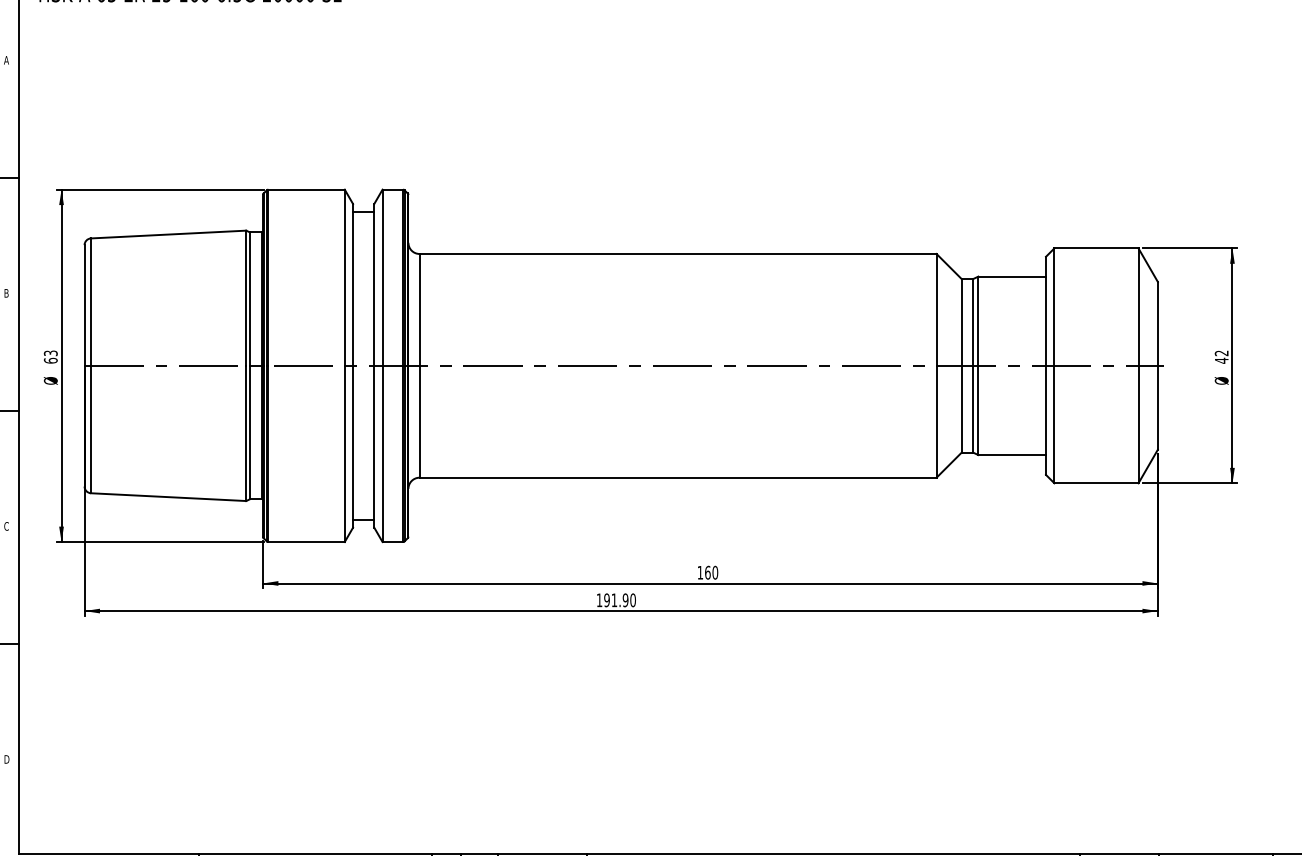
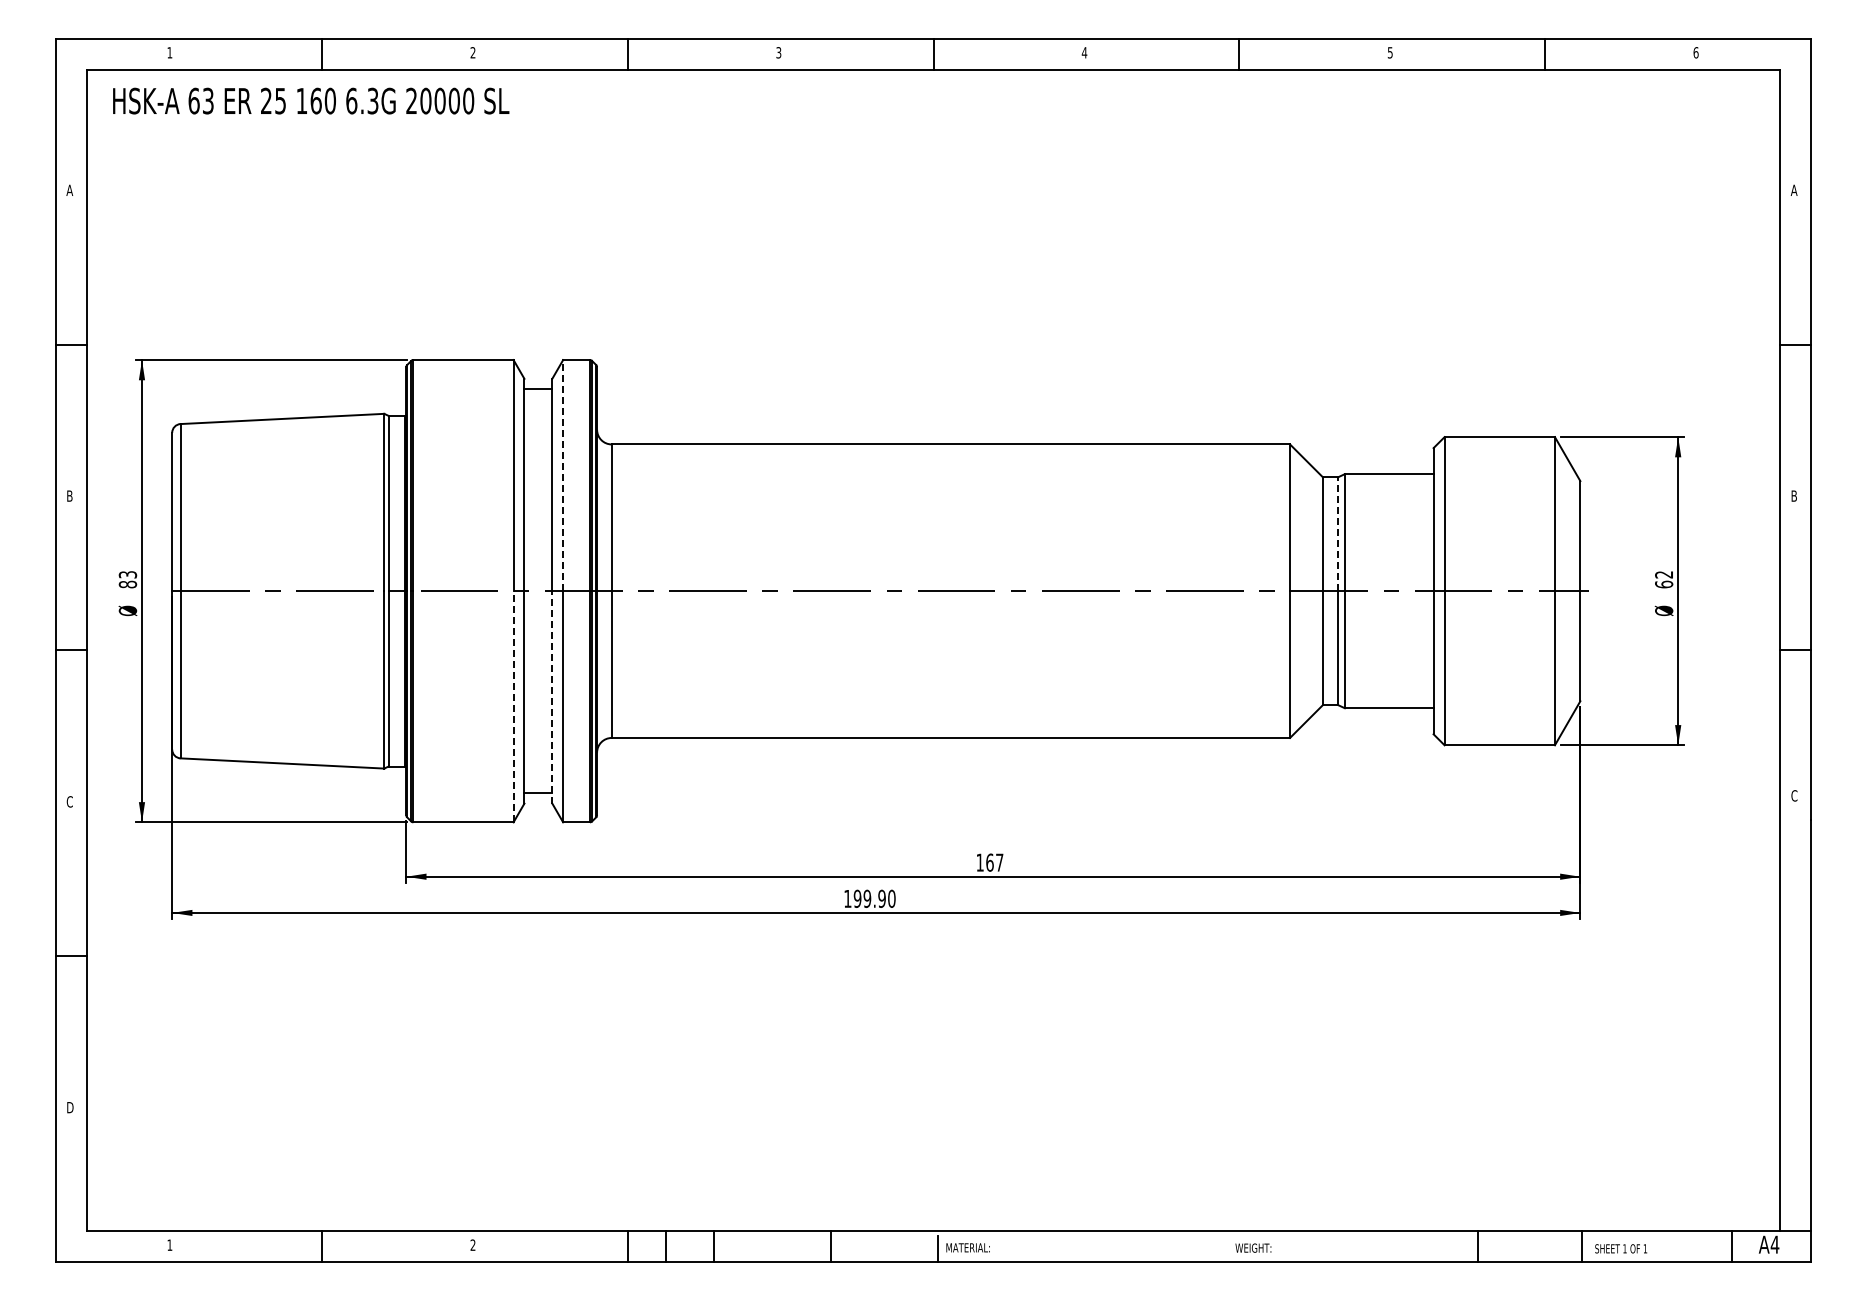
line: (382, 277) -> (563, 475), solid -> dashed
line: (972, 322) -> (1337, 534), solid -> dashed
text: (50, 360) -> (127, 584), 63 -> 83
text: (1222, 360) -> (1664, 584), 42 -> 62
line: (374, 446) -> (552, 696), solid -> dashed
line: (344, 453) -> (513, 706), solid -> dashed
text: (715, 572) -> (999, 862), 160 -> 167
text: (614, 600) -> (867, 898), 191.90 -> 199.90

